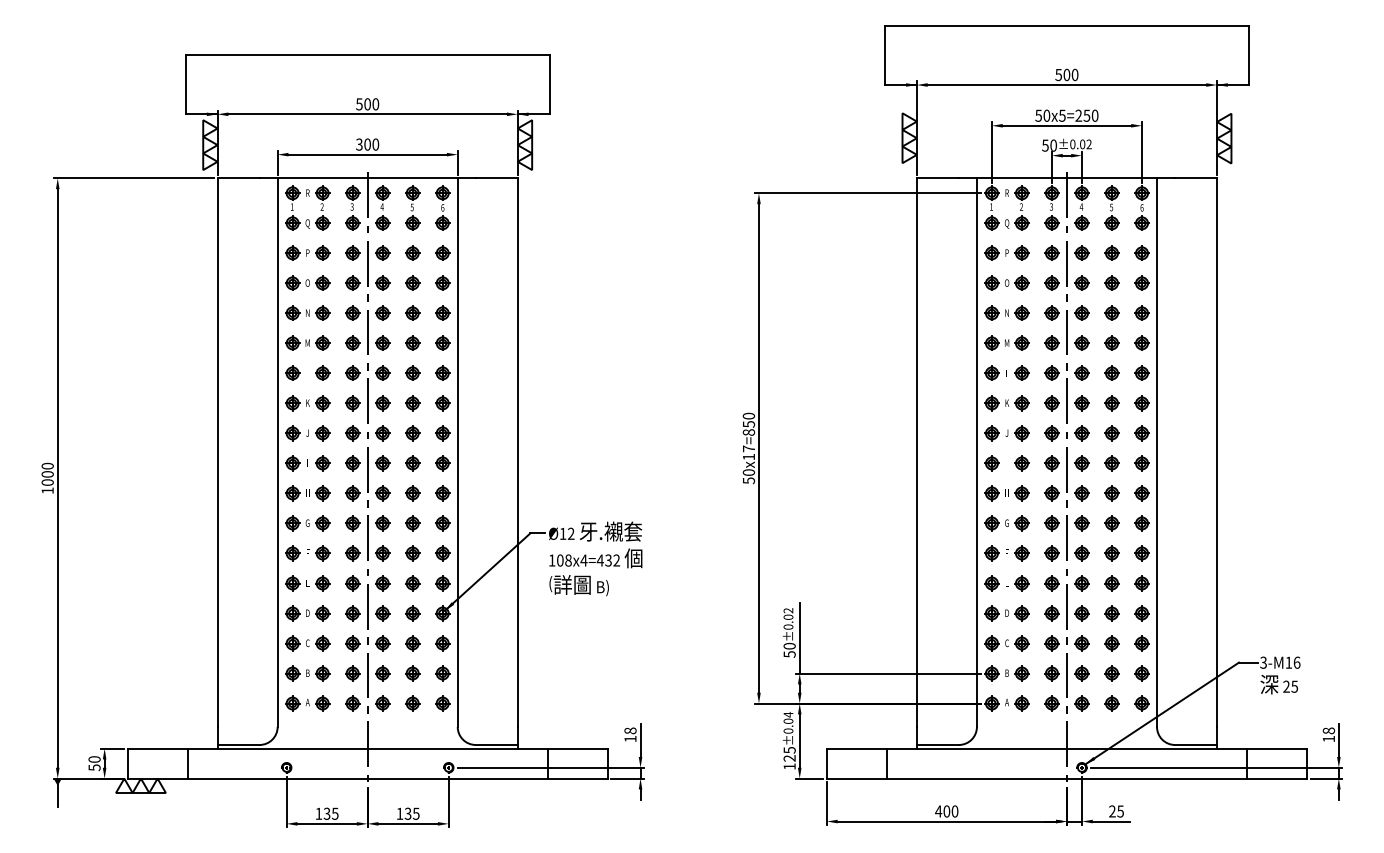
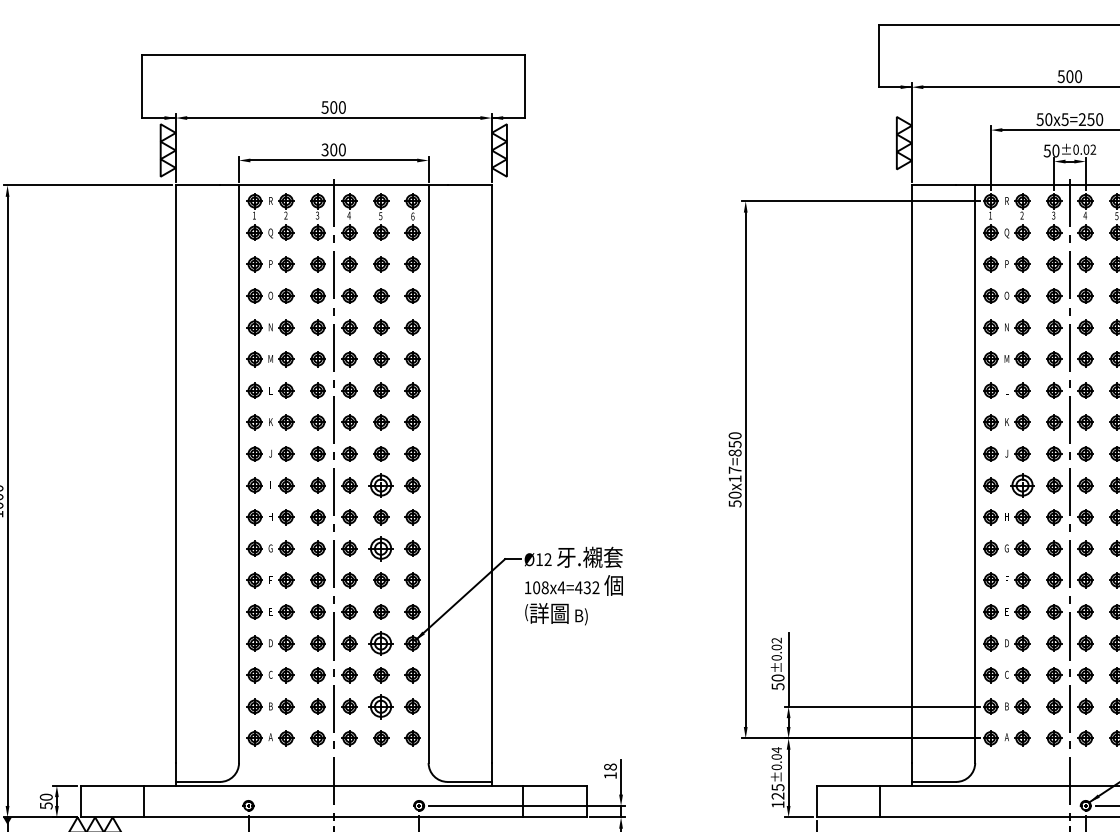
part: (412, 463) -> (380, 485), size x1.6
part: (1021, 463) -> (1022, 485), size x1.6
part: (412, 523) -> (380, 548), size x1.6
part: (412, 613) -> (380, 643), size x1.6
part: (412, 673) -> (380, 706), size x1.6

